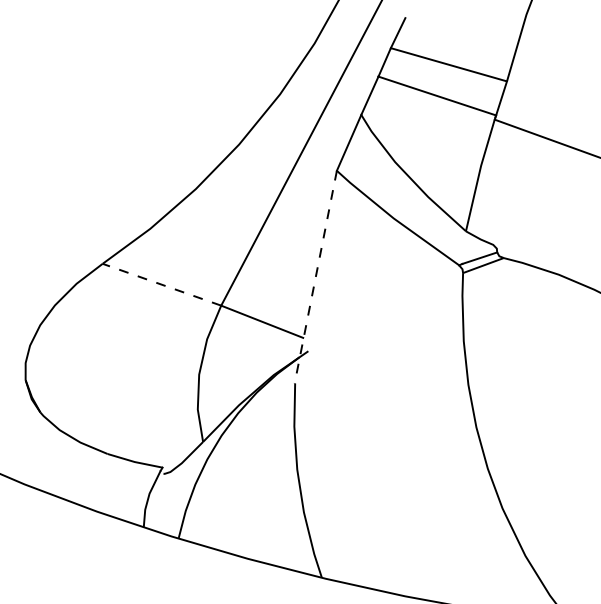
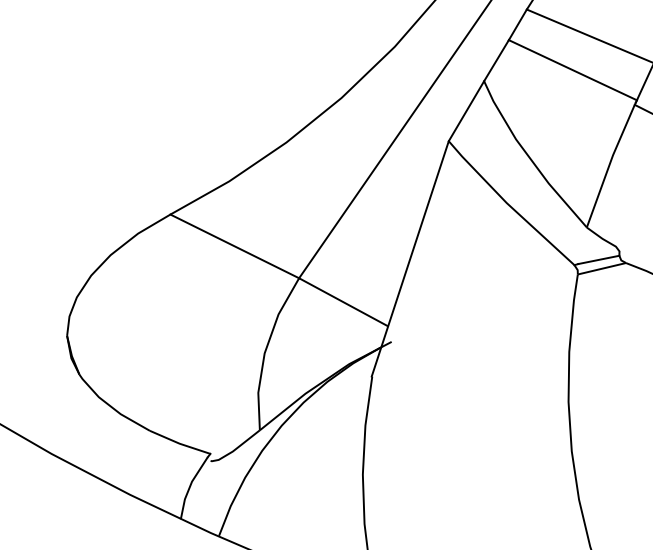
line: (315, 277) -> (409, 259), dashed -> solid
line: (161, 284) -> (234, 246), dashed -> solid

